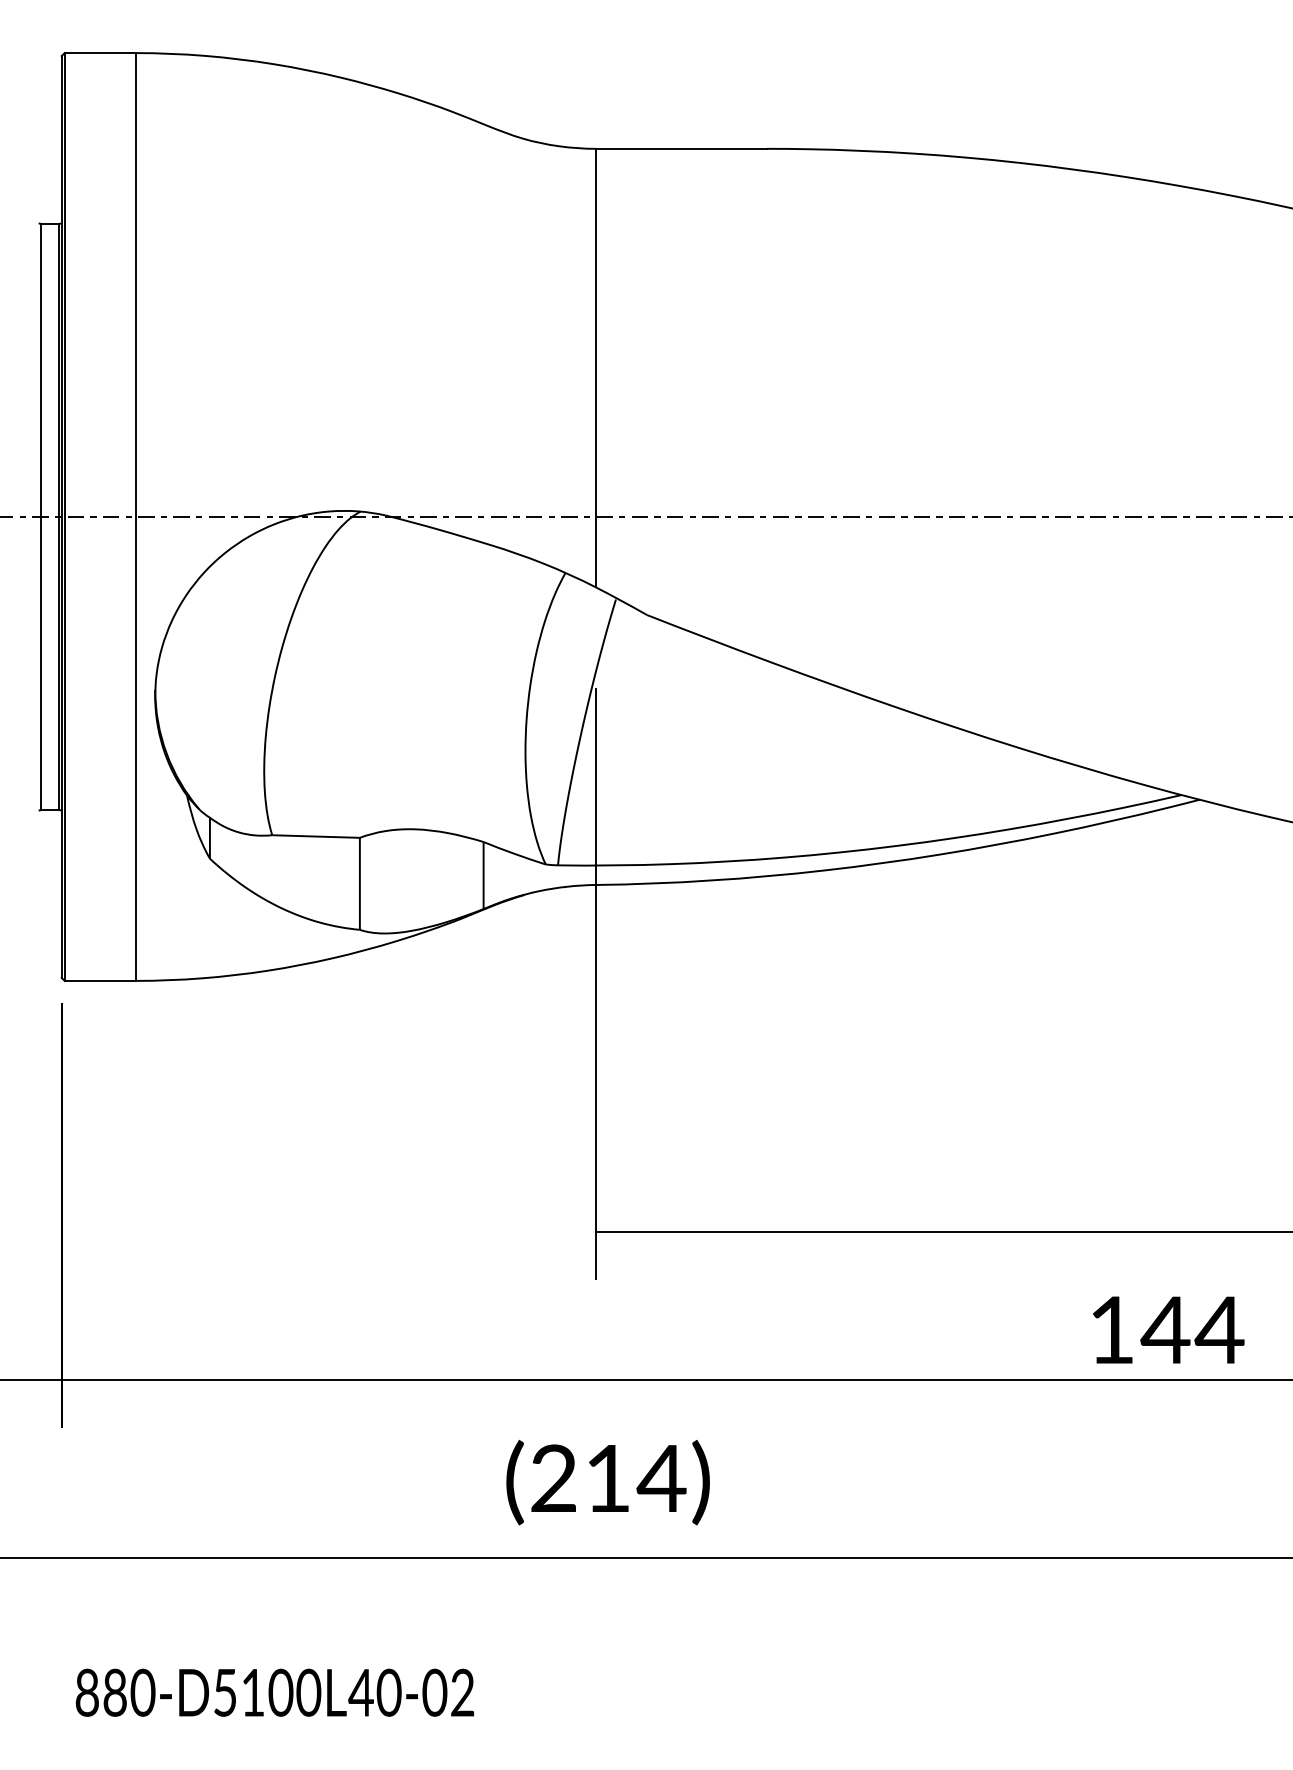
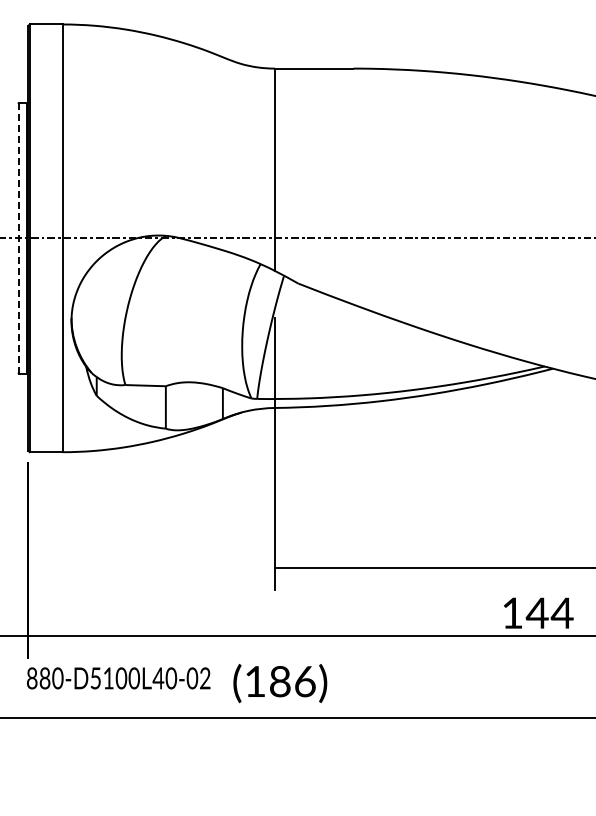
line: (40, 517) -> (18, 238), solid -> dashed
text: (608, 1478) -> (280, 681), (214) -> (186)
text: (274, 1692) -> (118, 678), moved

